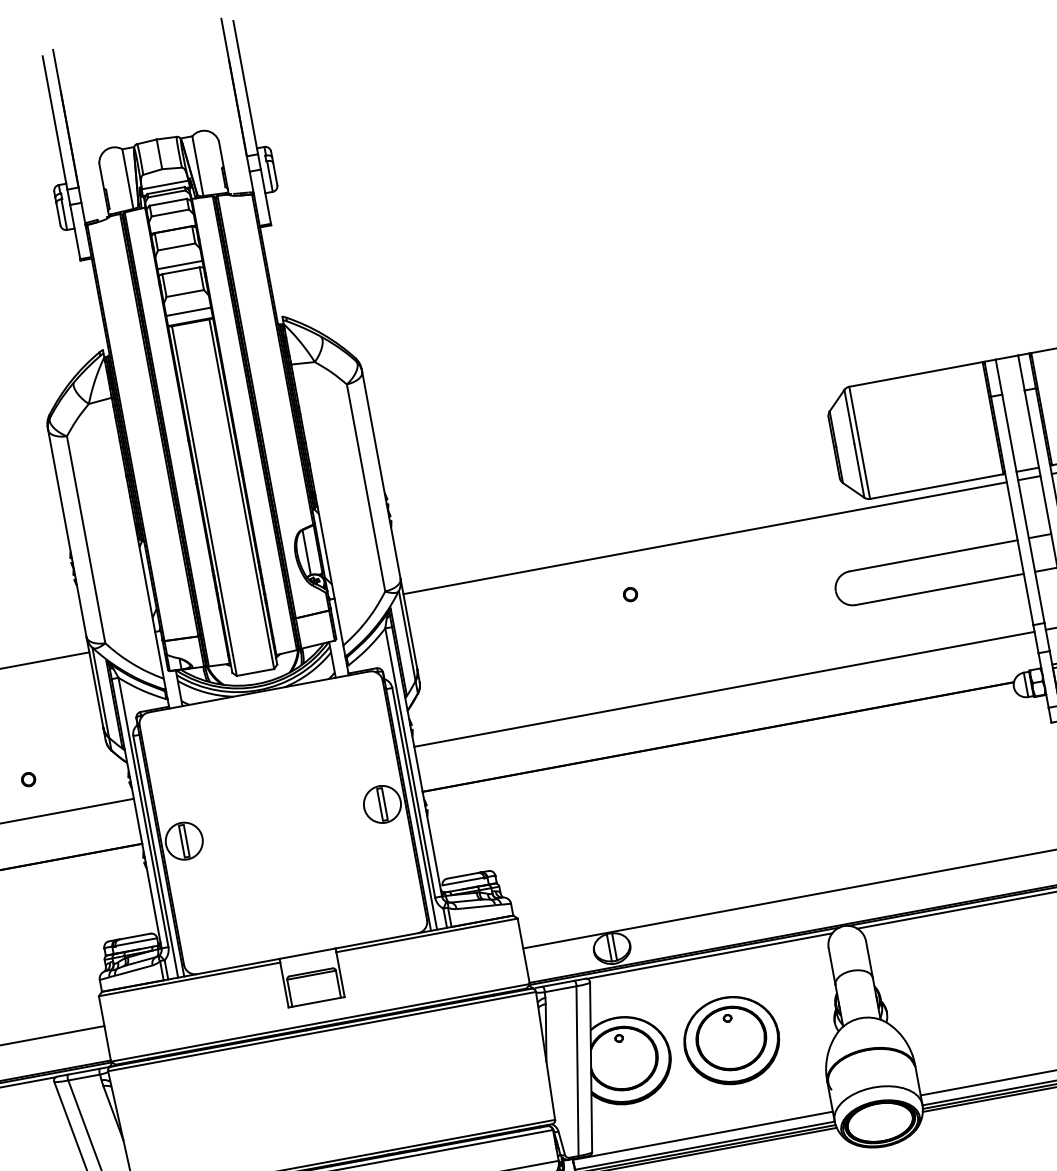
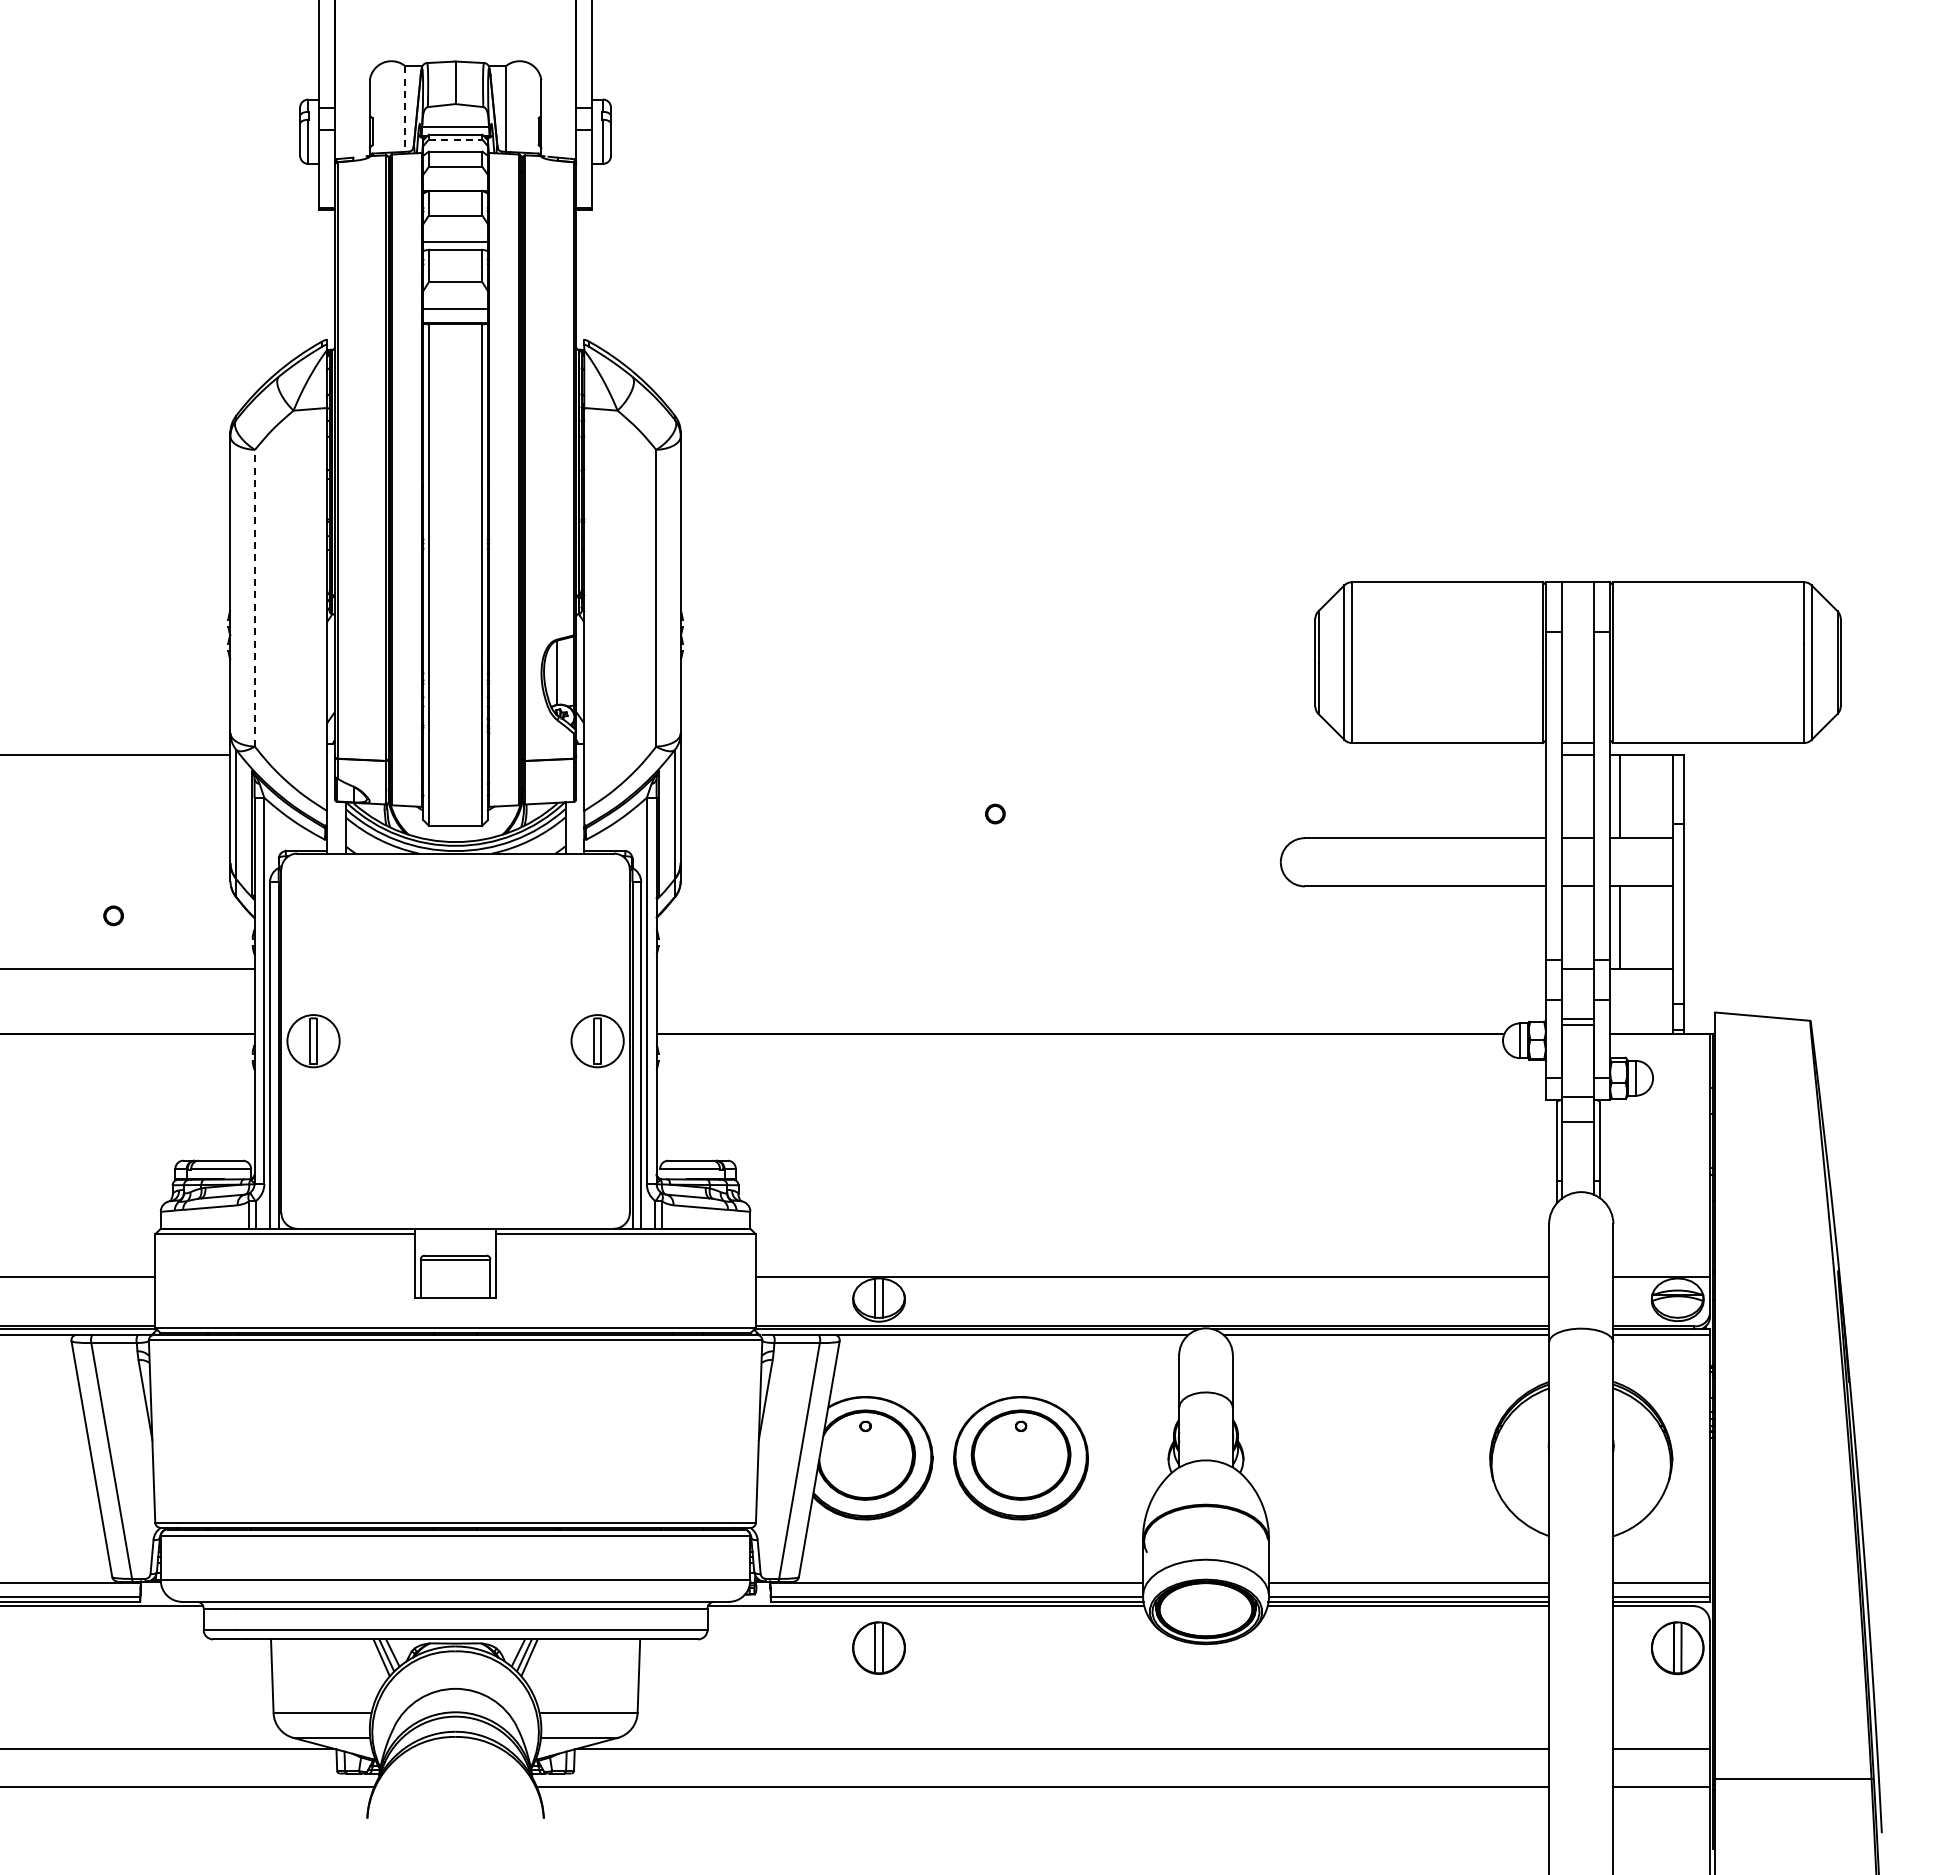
line: (127, 179) -> (405, 109), solid -> dashed
line: (166, 193) -> (455, 139), solid -> dashed
line: (704, 538) -> (1112, 755), removed
line: (85, 539) -> (254, 597), solid -> dashed
line: (723, 689) -> (1100, 969), removed

